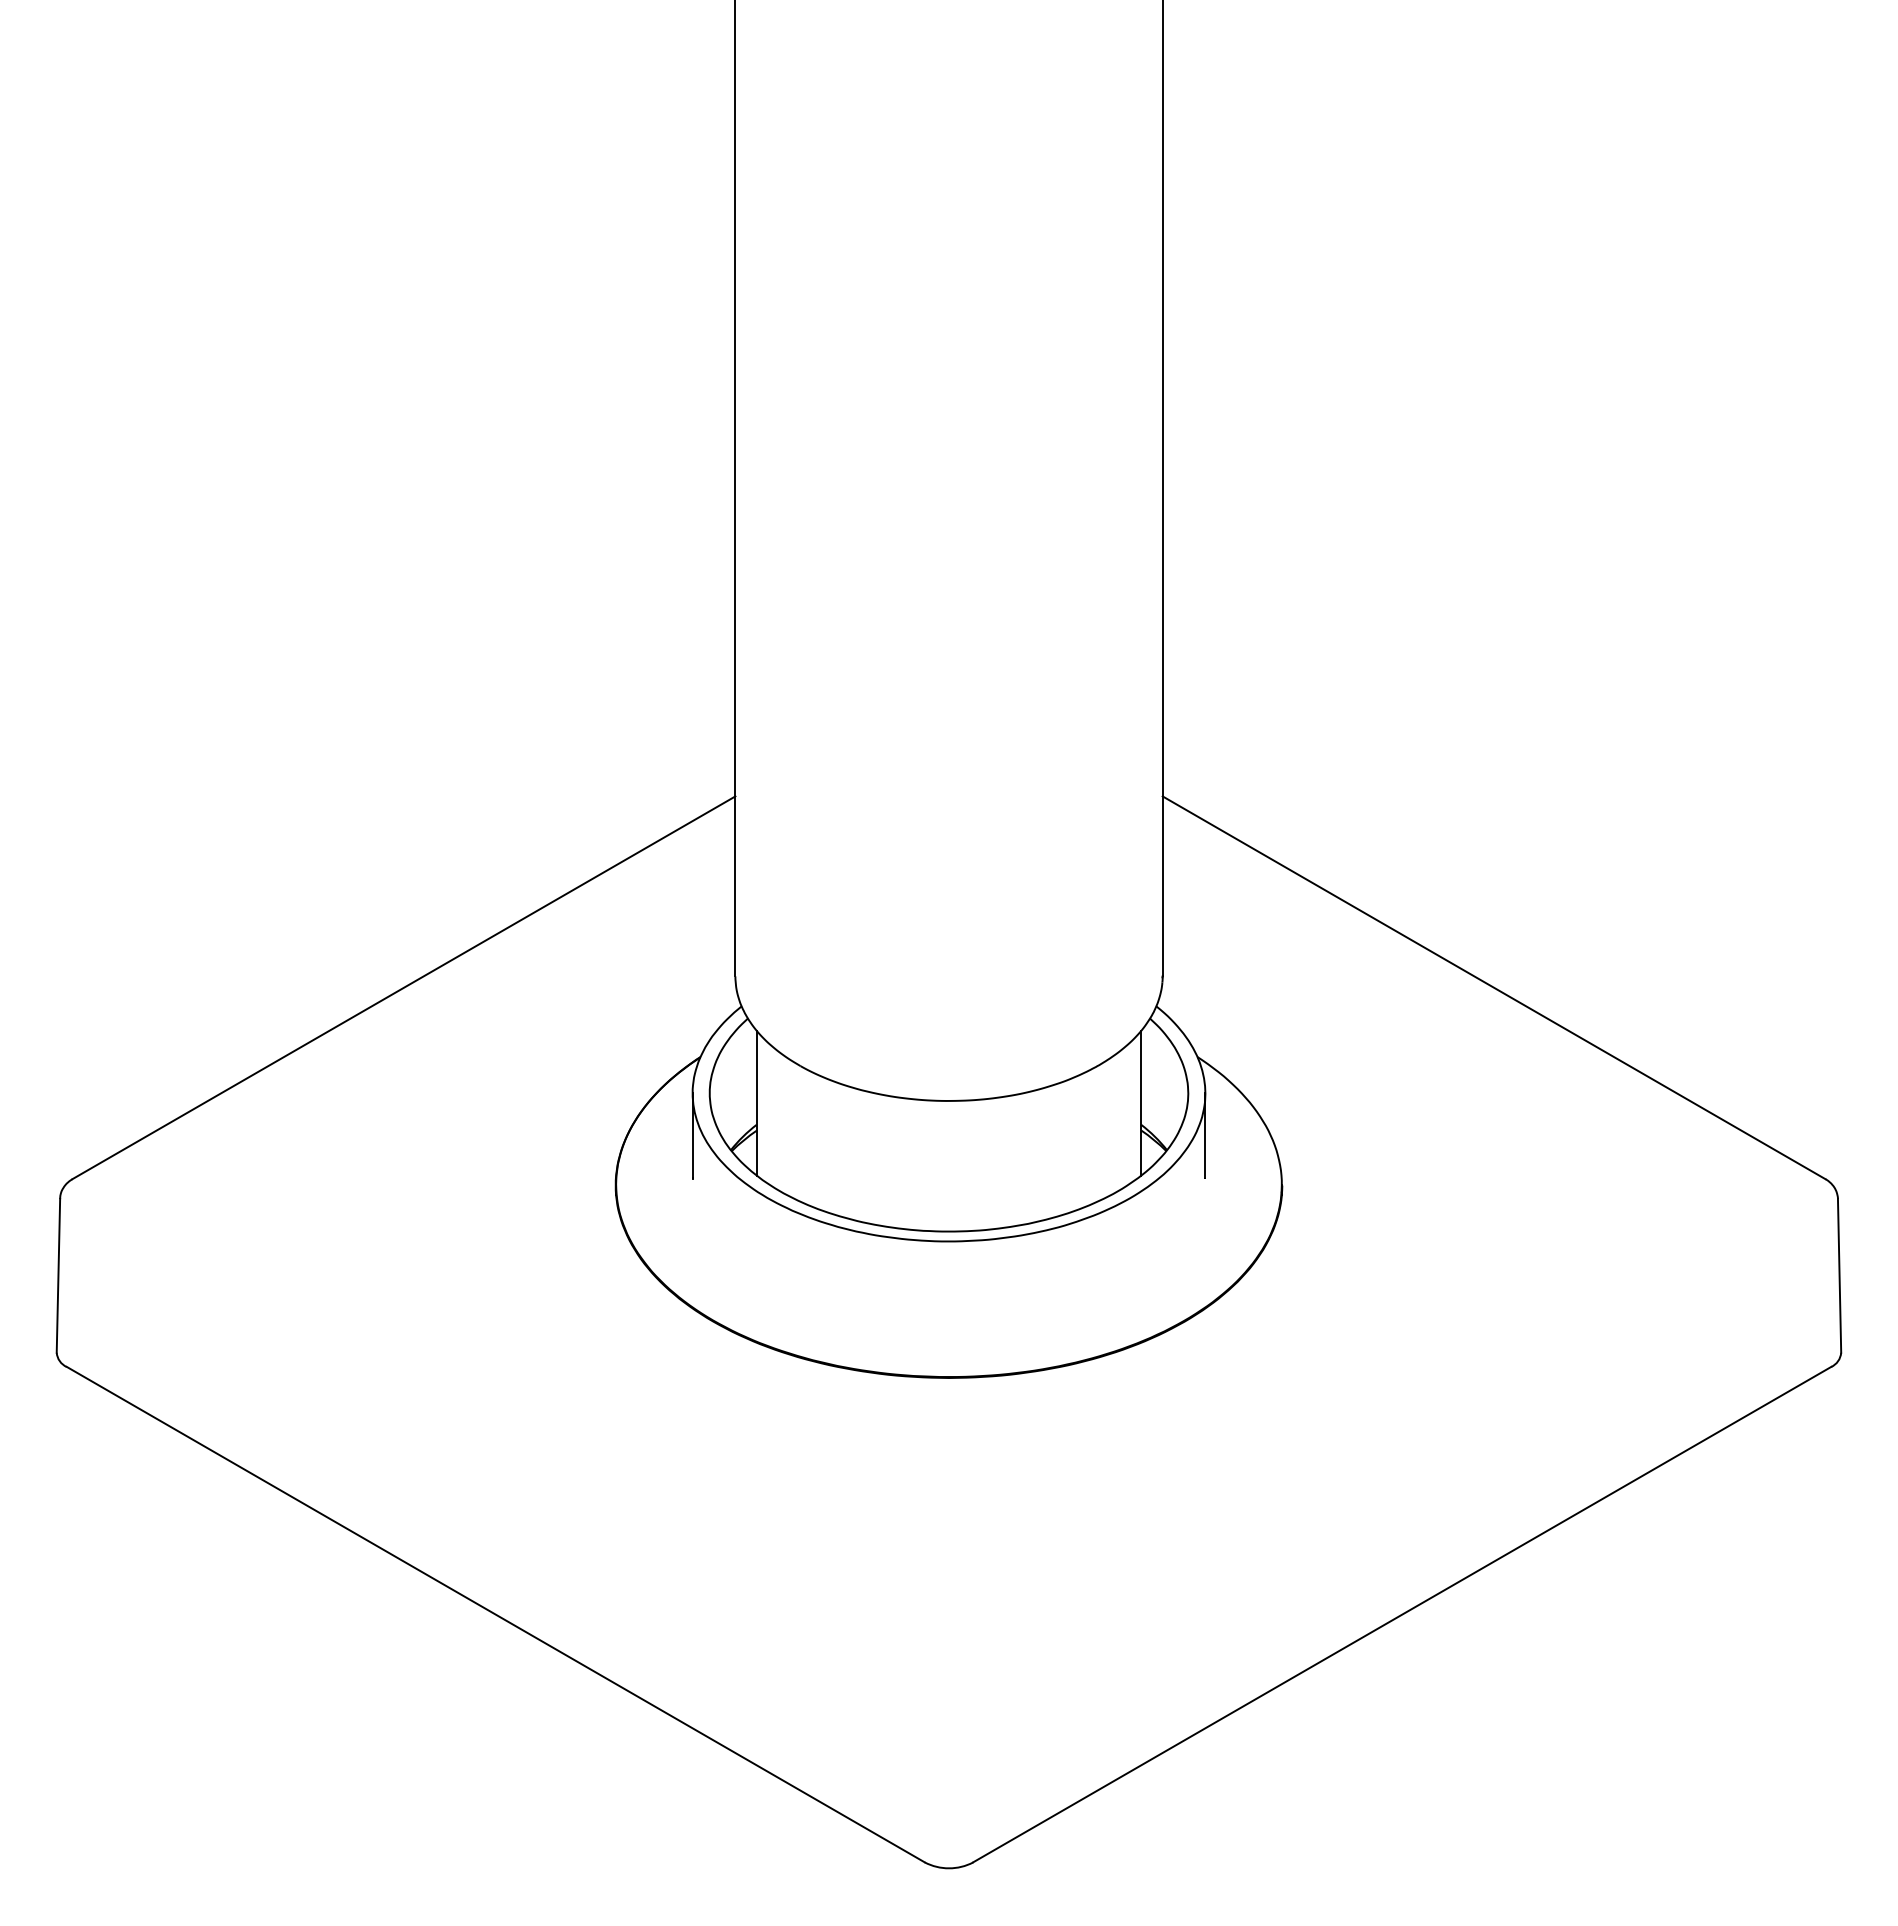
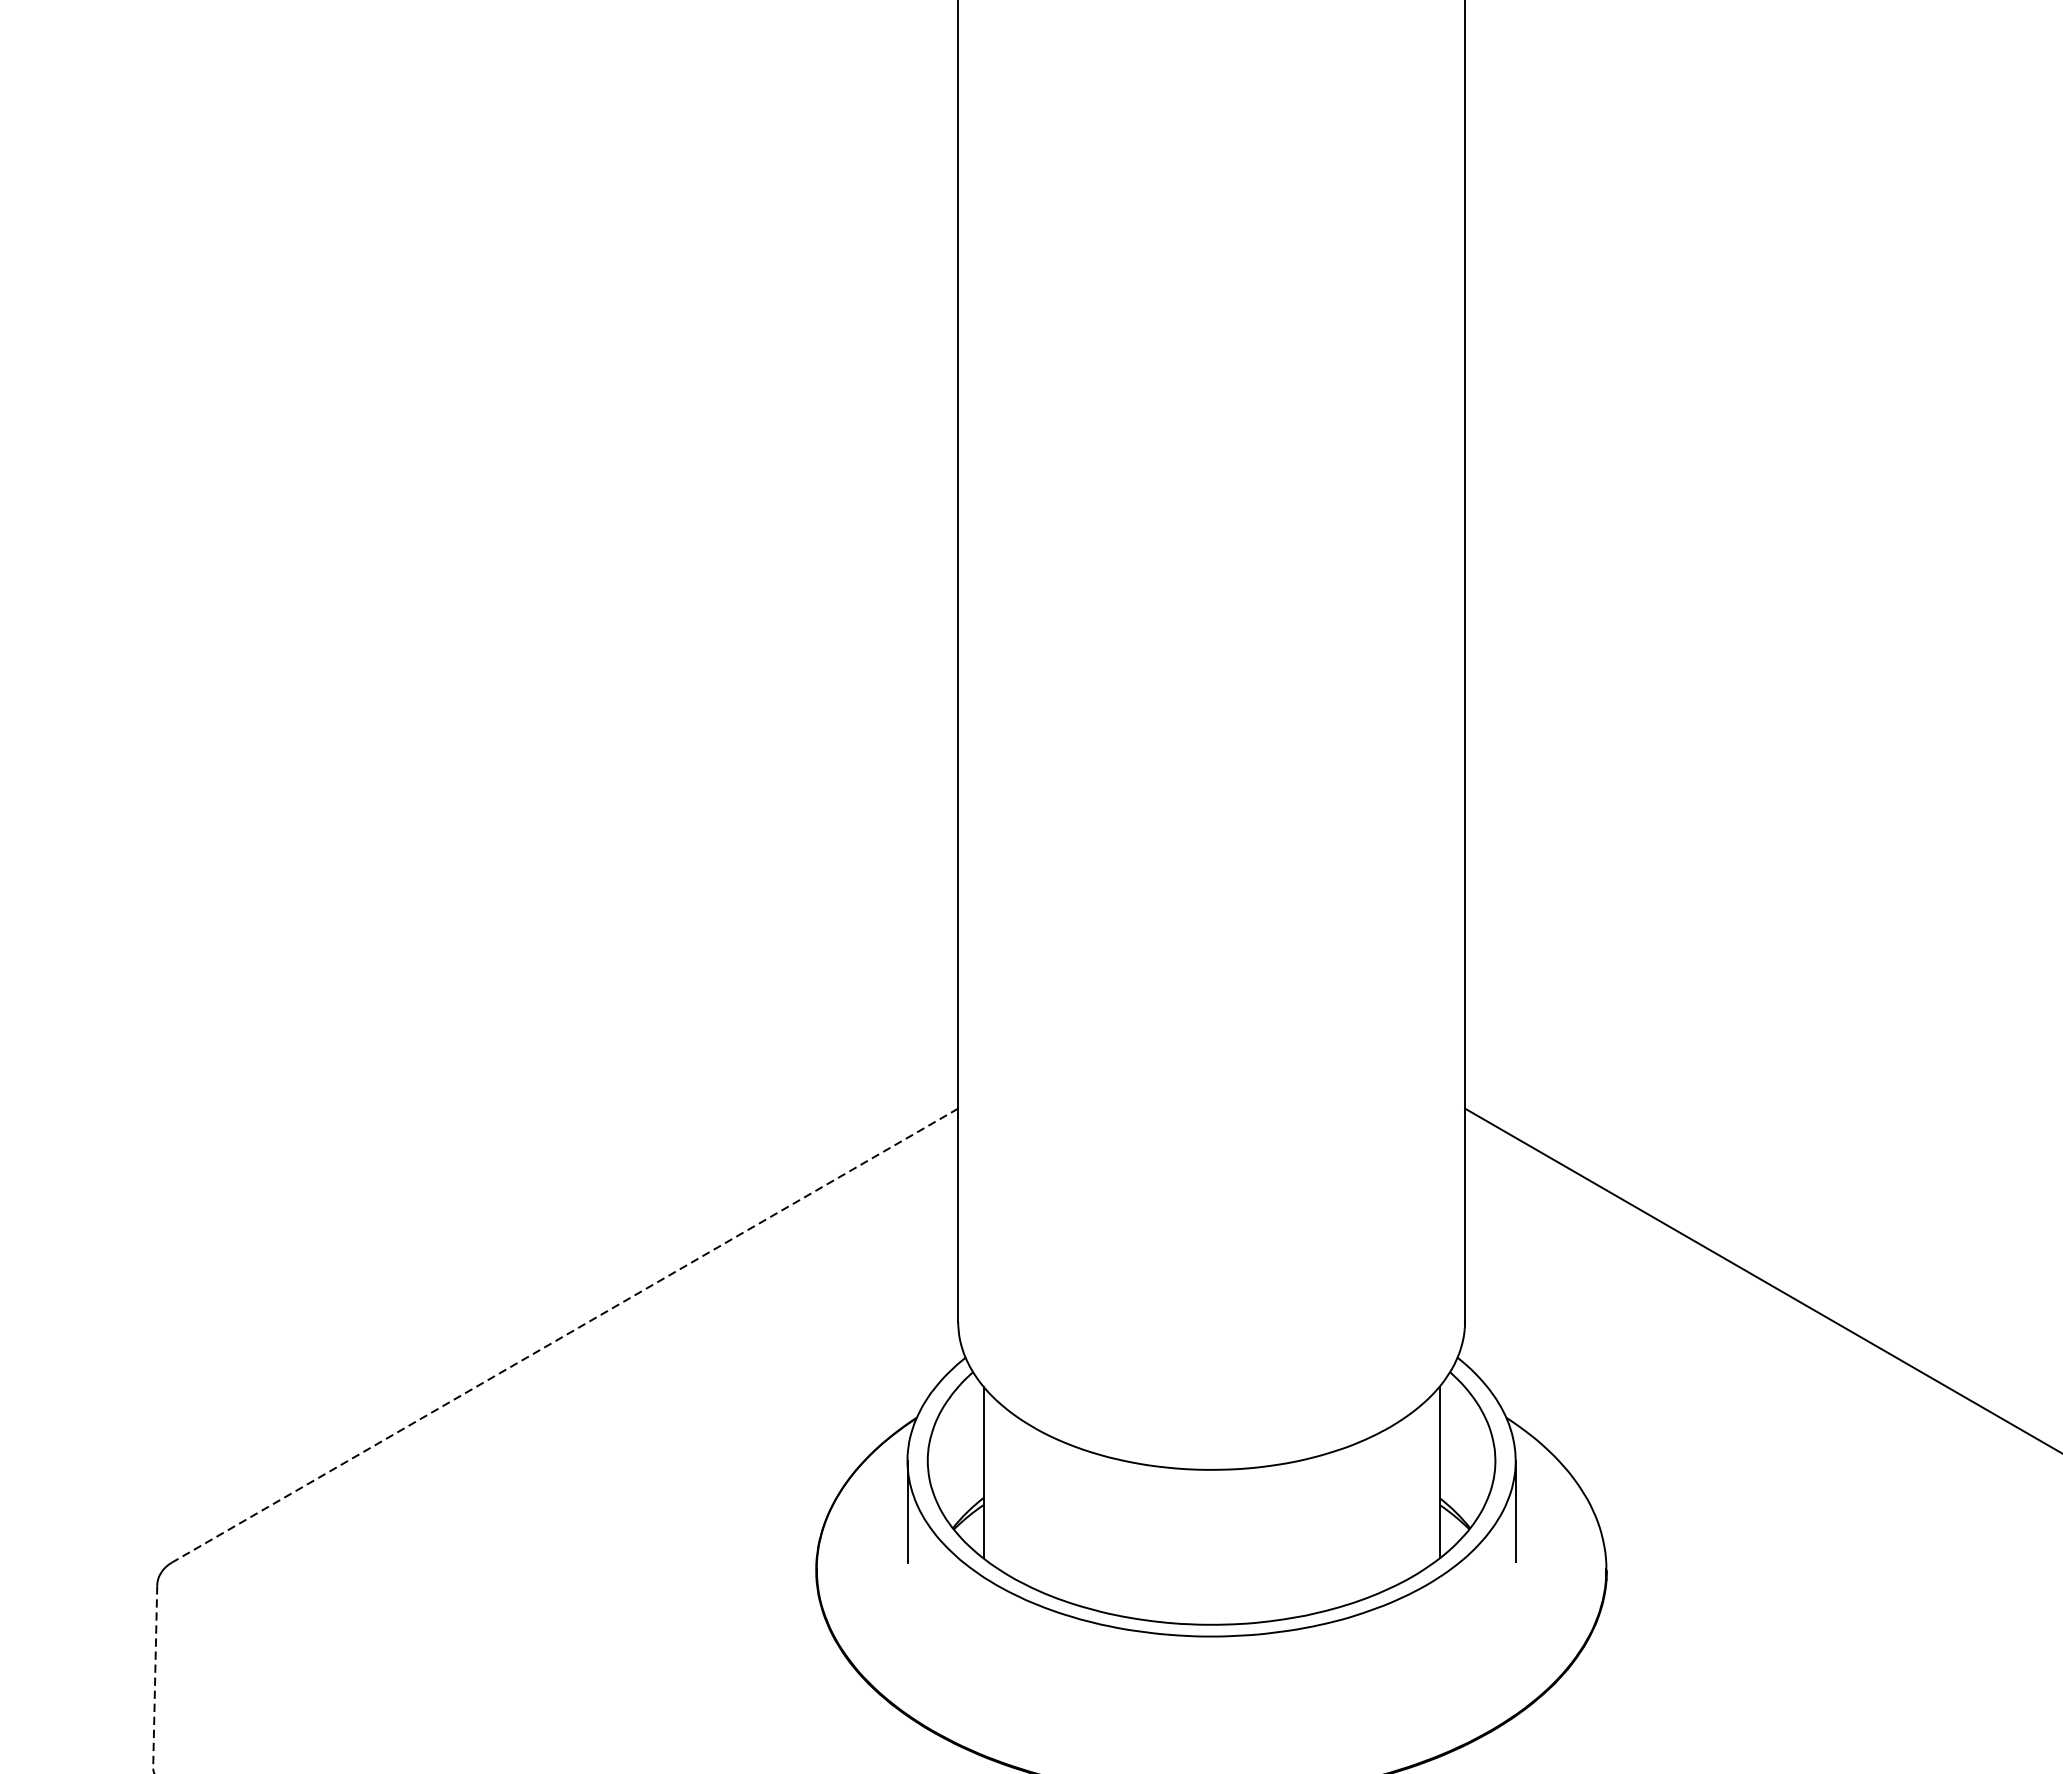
line: (404, 987) -> (565, 1335), solid -> dashed
line: (58, 1275) -> (155, 1676), solid -> dashed

